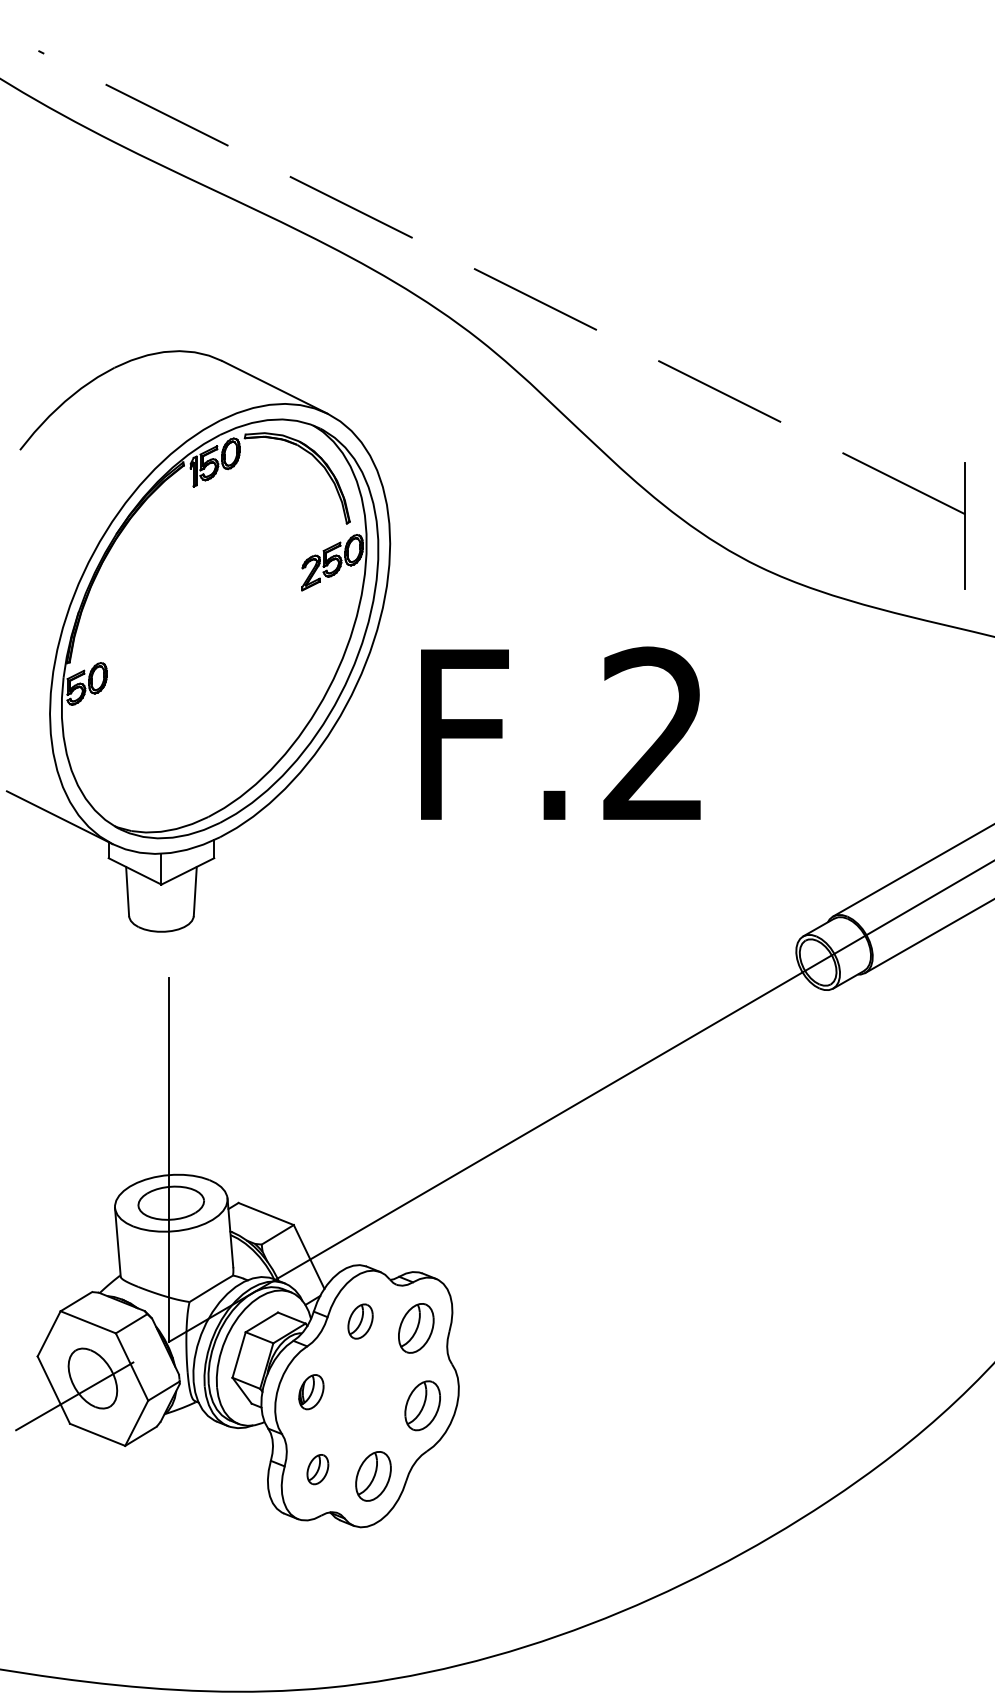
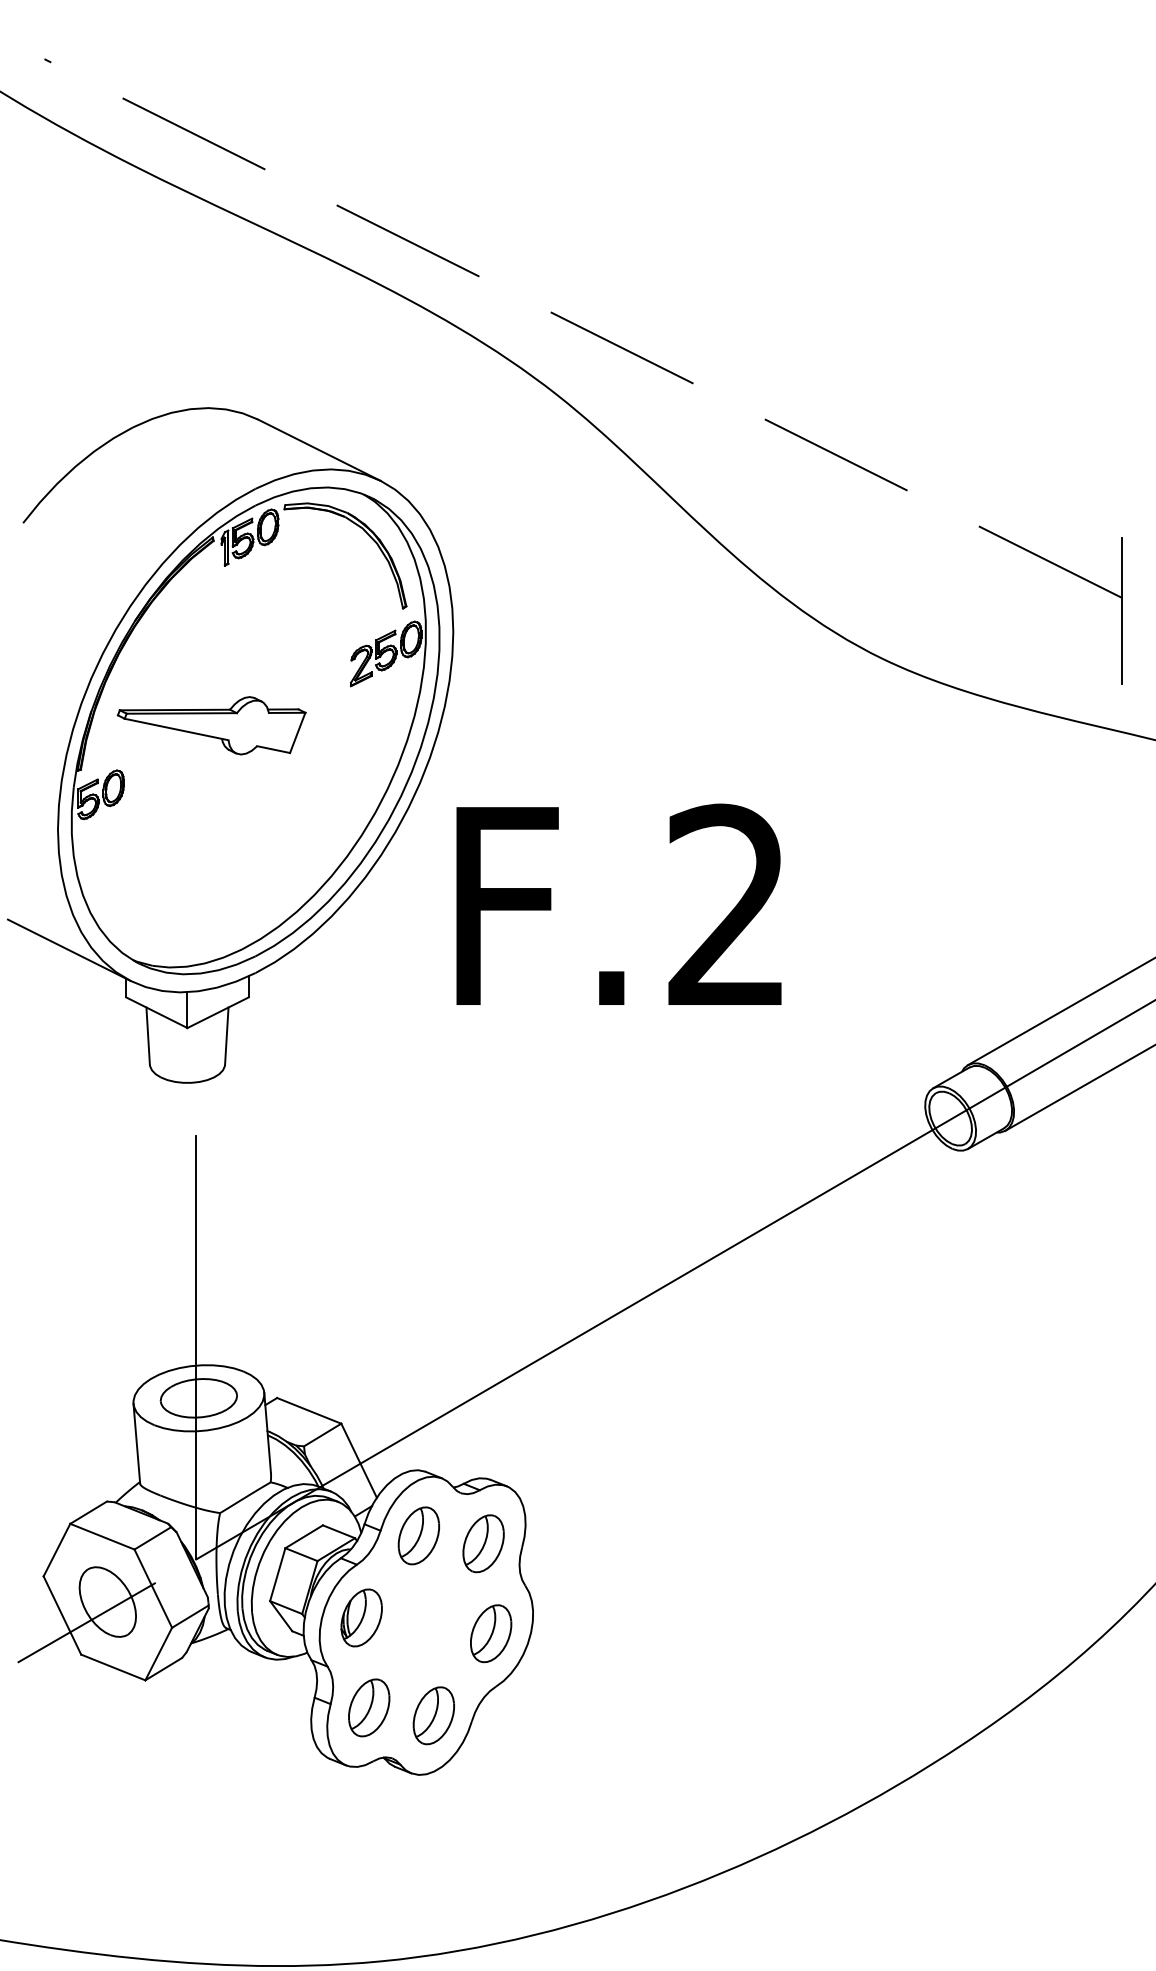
part: (181, 624) -> (210, 725), added
text: (560, 732) -> (618, 903), moved
part: (360, 1321) -> (418, 1535), size x1.43
part: (311, 1391) -> (361, 1617), size x1.43
part: (317, 1469) -> (368, 1707), size x1.67

